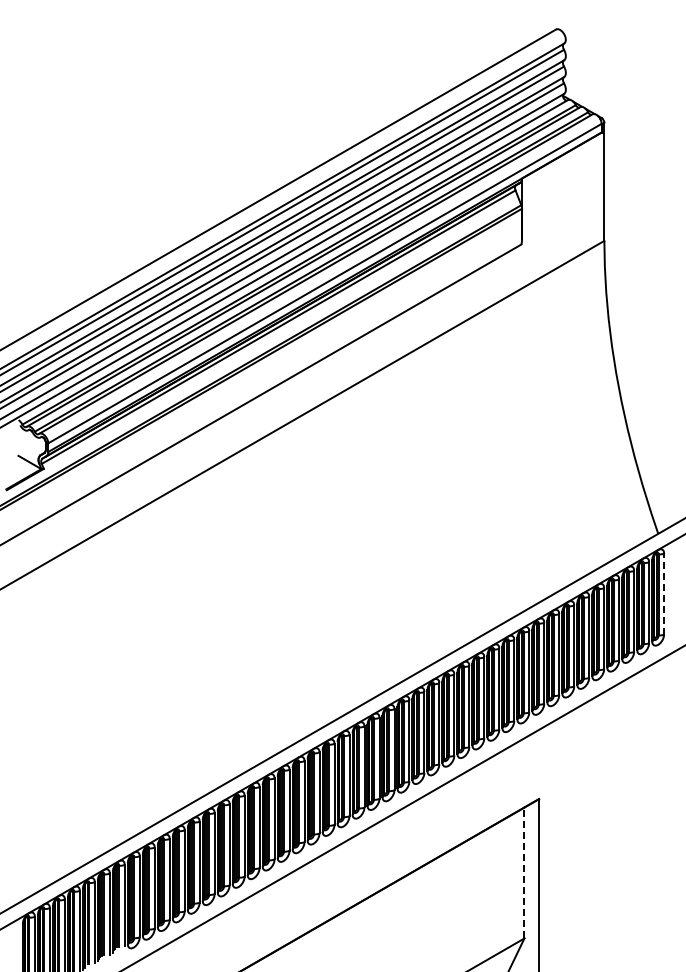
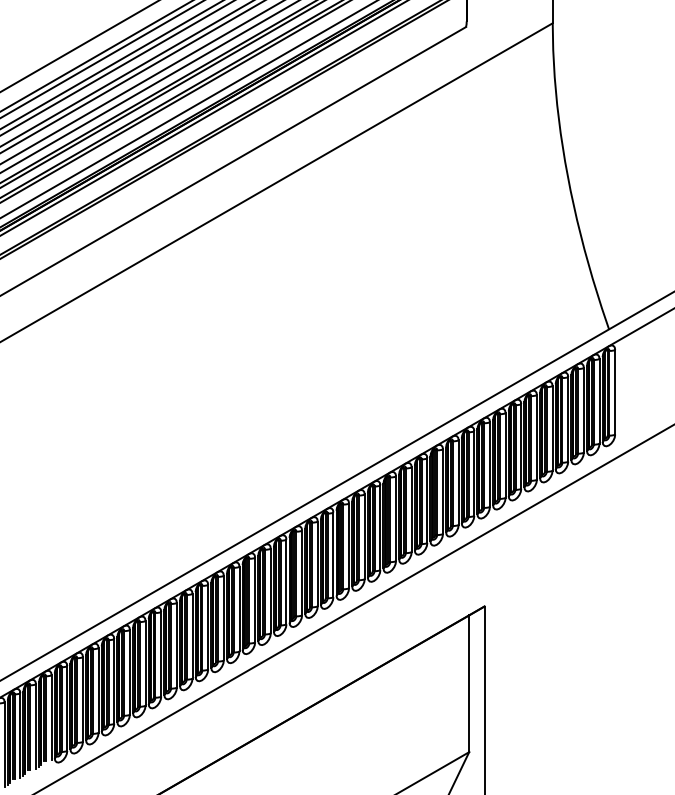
line: (664, 593) -> (615, 391), dashed -> solid
line: (524, 872) -> (469, 683), dashed -> solid

